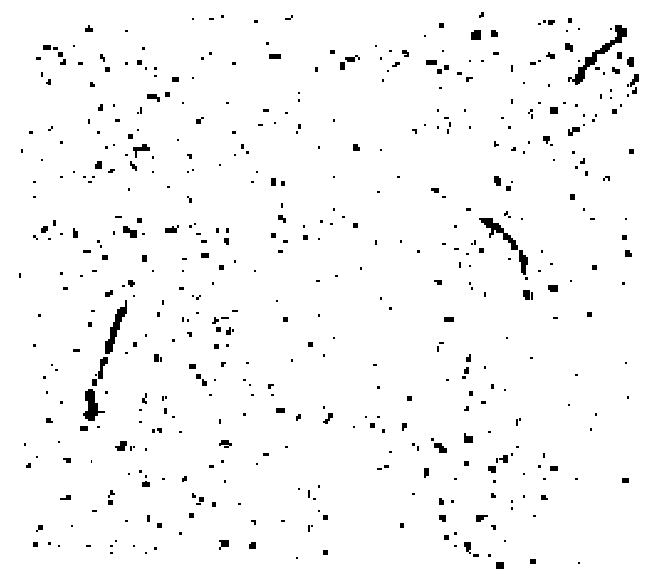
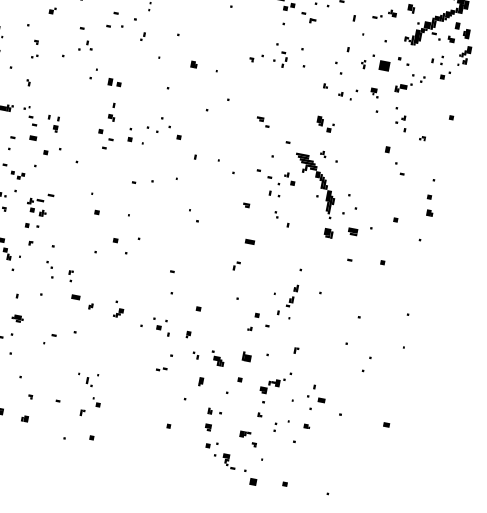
part: (557, 107) -> (389, 63), size x1.4
part: (196, 297) -> (17, 176), size x1.6
part: (466, 366) -> (292, 296), moved

